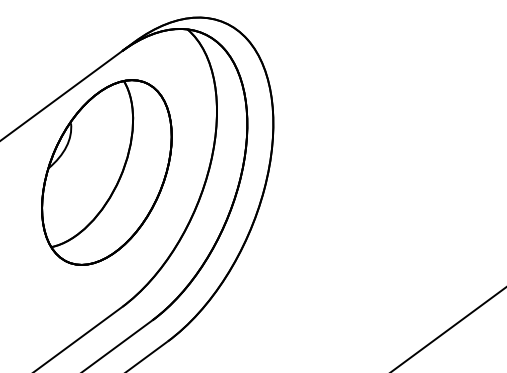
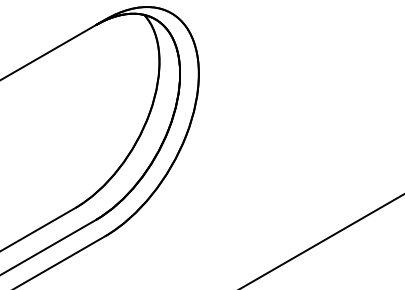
part: (105, 172) -> (74, 110), removed

